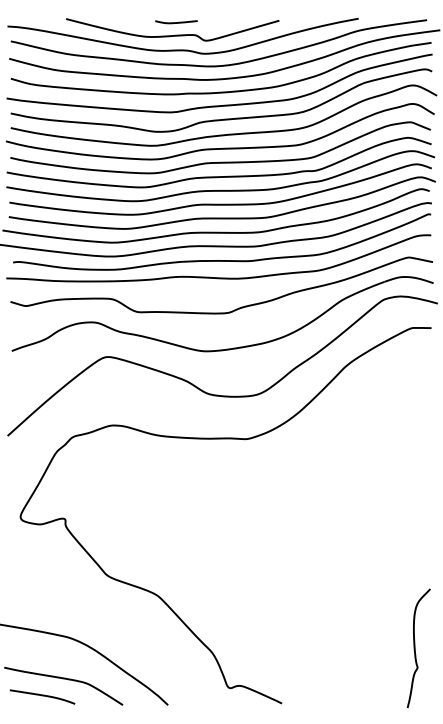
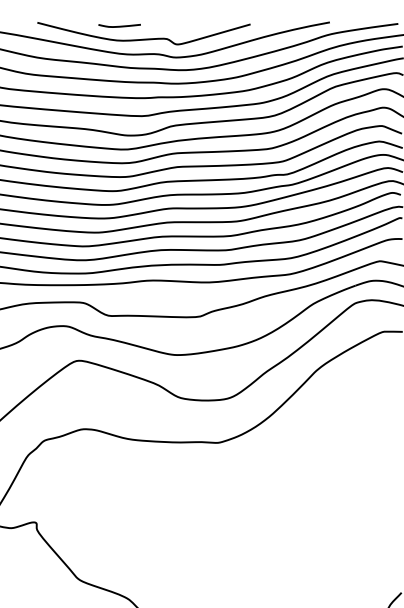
curve: (176, 22) -> (119, 26), moved

